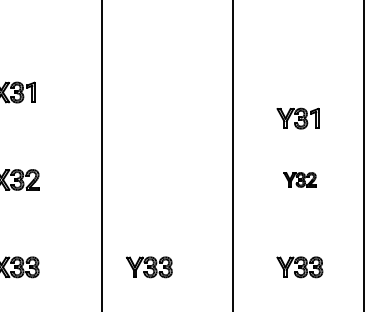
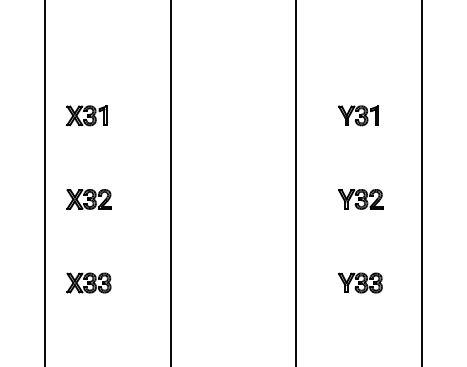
part: (297, 118) -> (358, 115), moved
part: (299, 180) -> (360, 199), size x1.43
part: (149, 266) -> (216, 282), removed

